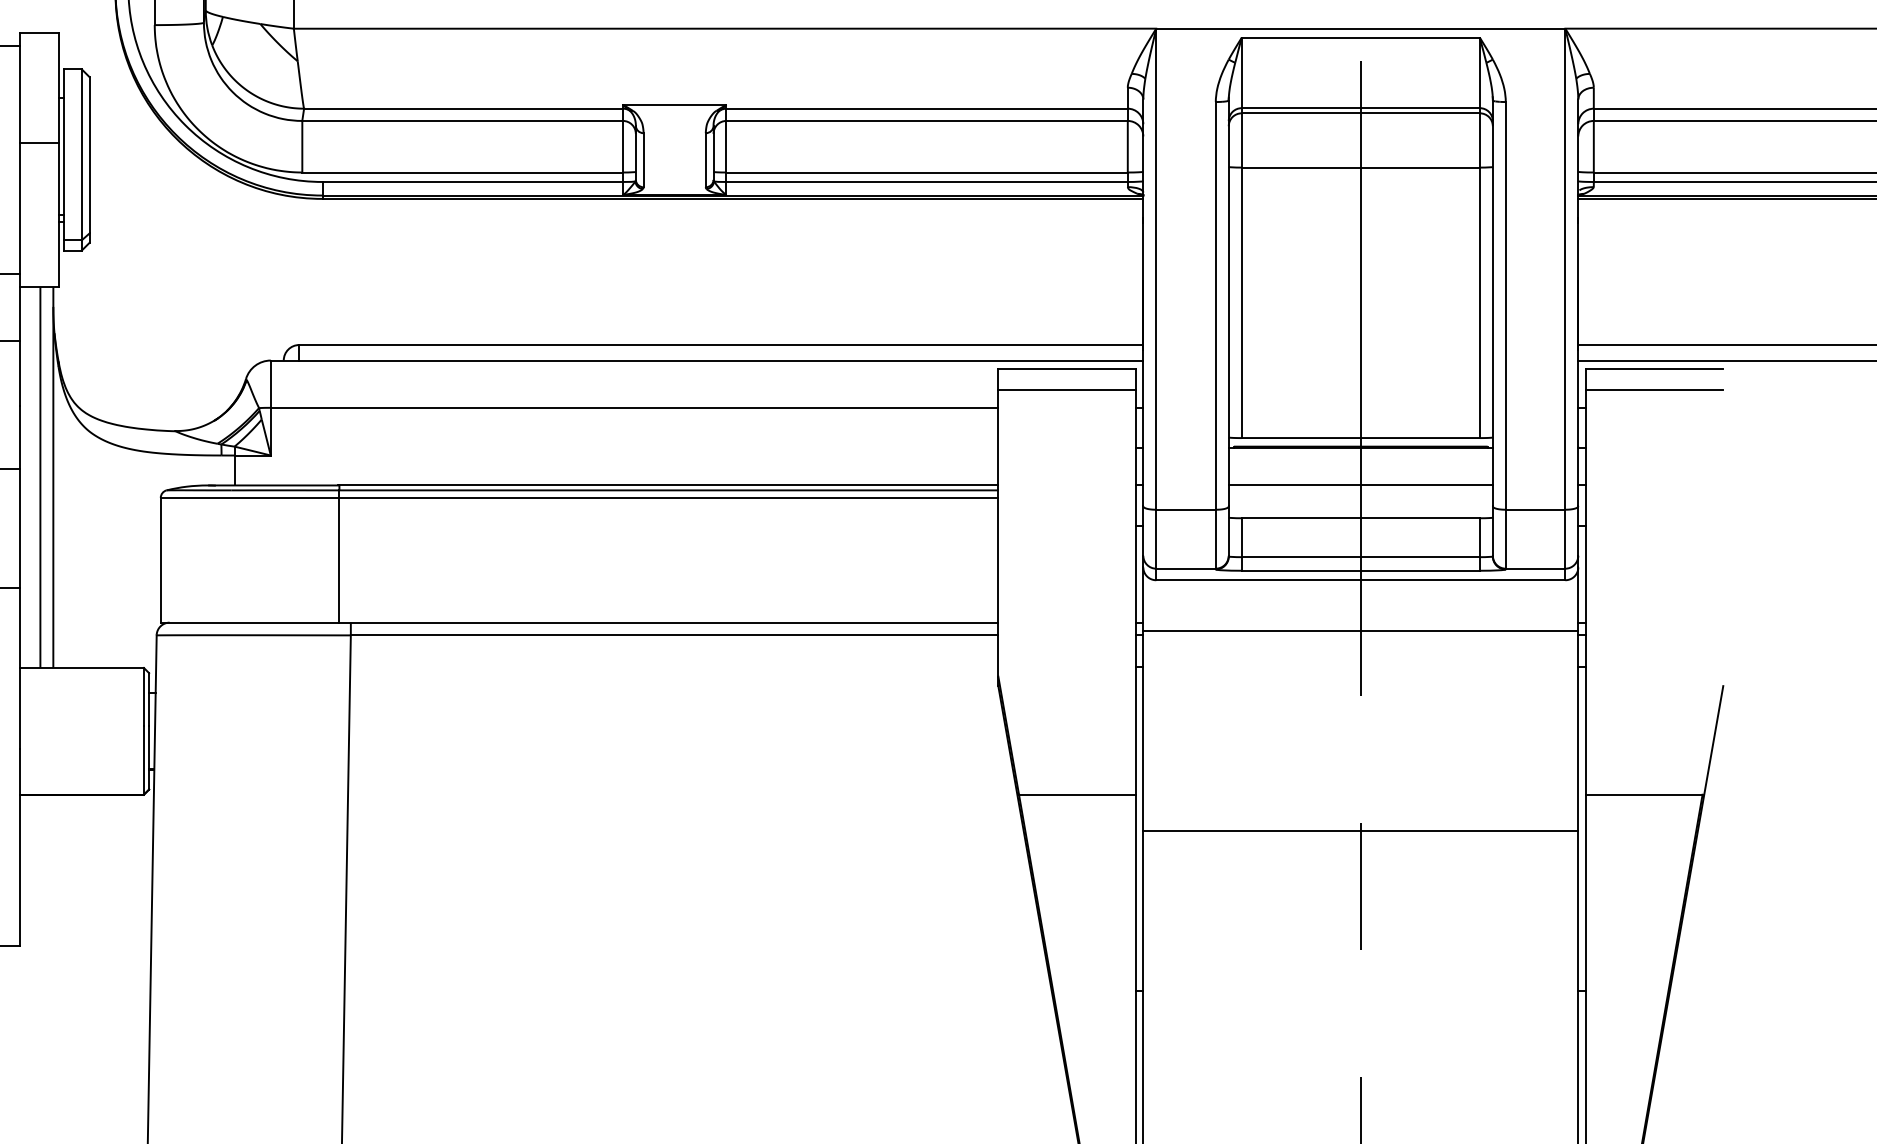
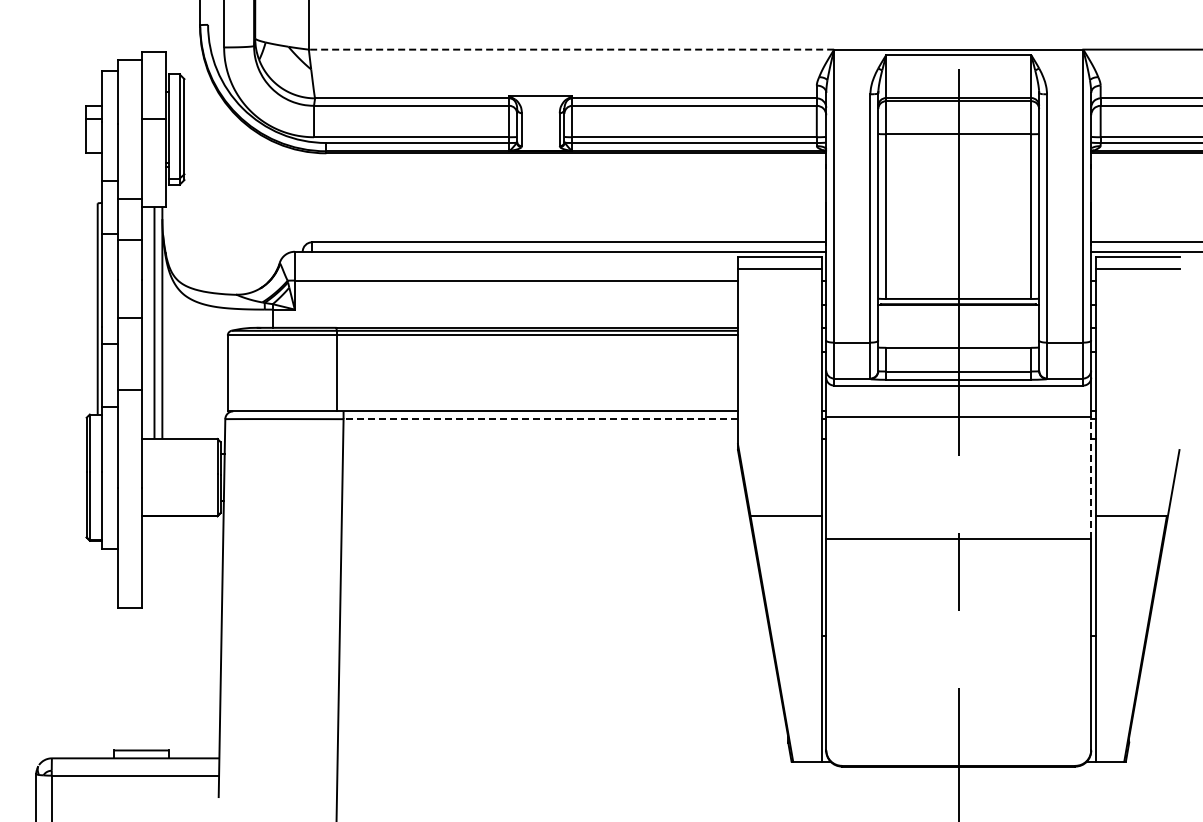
line: (725, 28) -> (571, 49), solid -> dashed
line: (1360, 484) -> (958, 327), removed
line: (674, 635) -> (540, 419), solid -> dashed
line: (1578, 731) -> (1091, 477), solid -> dashed

